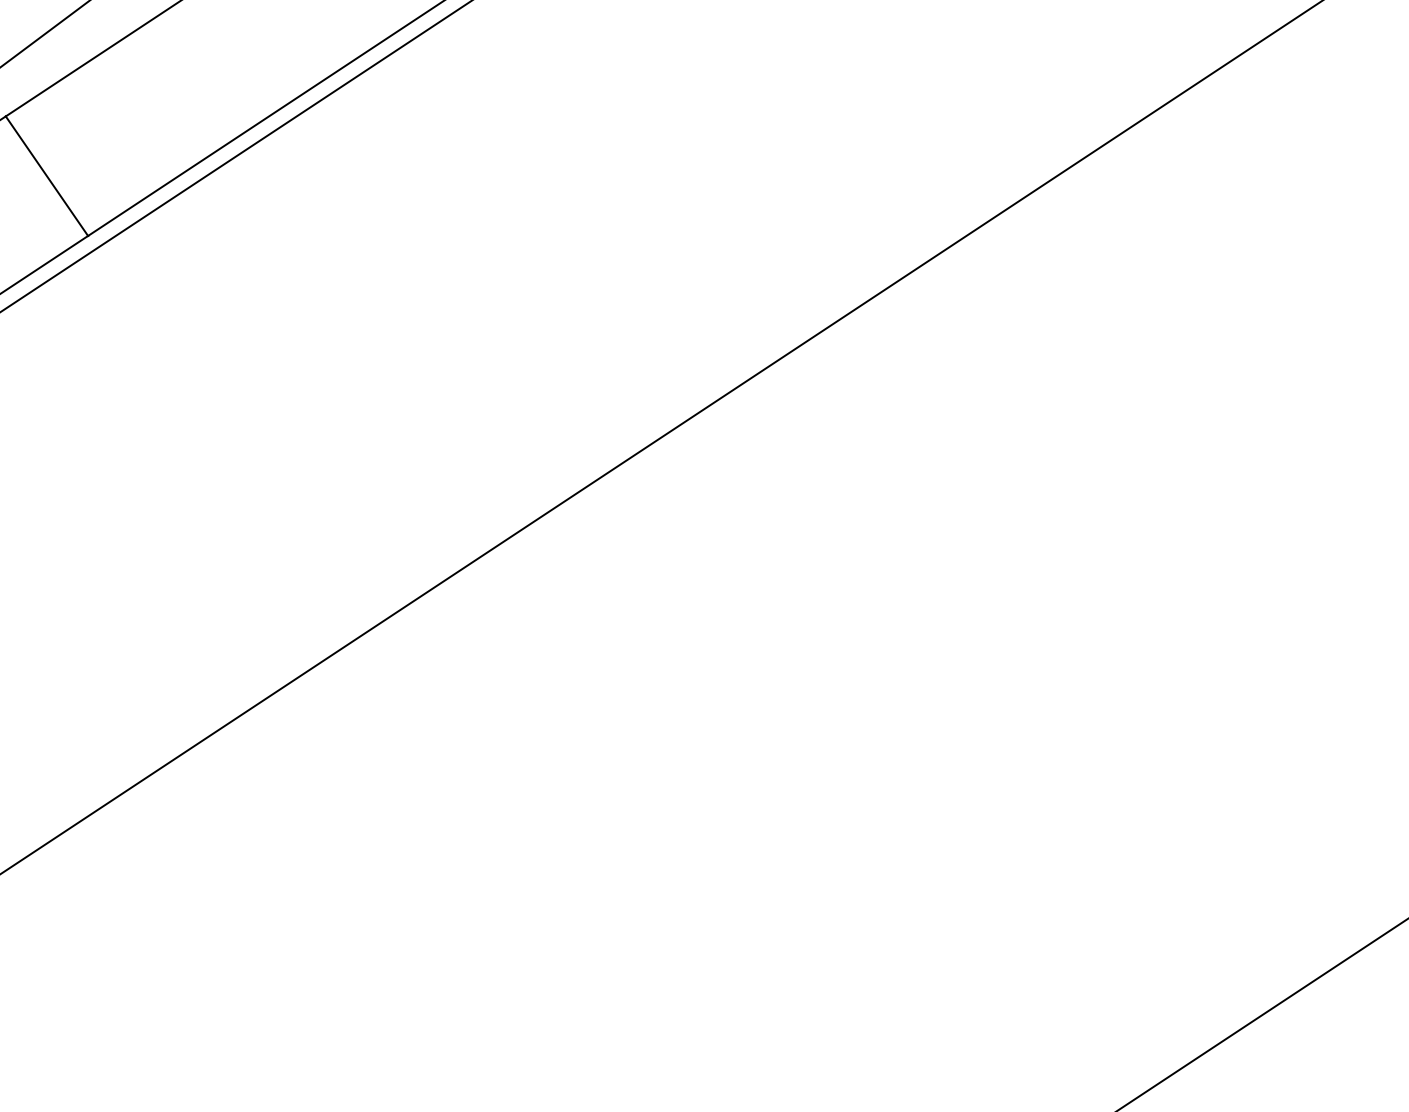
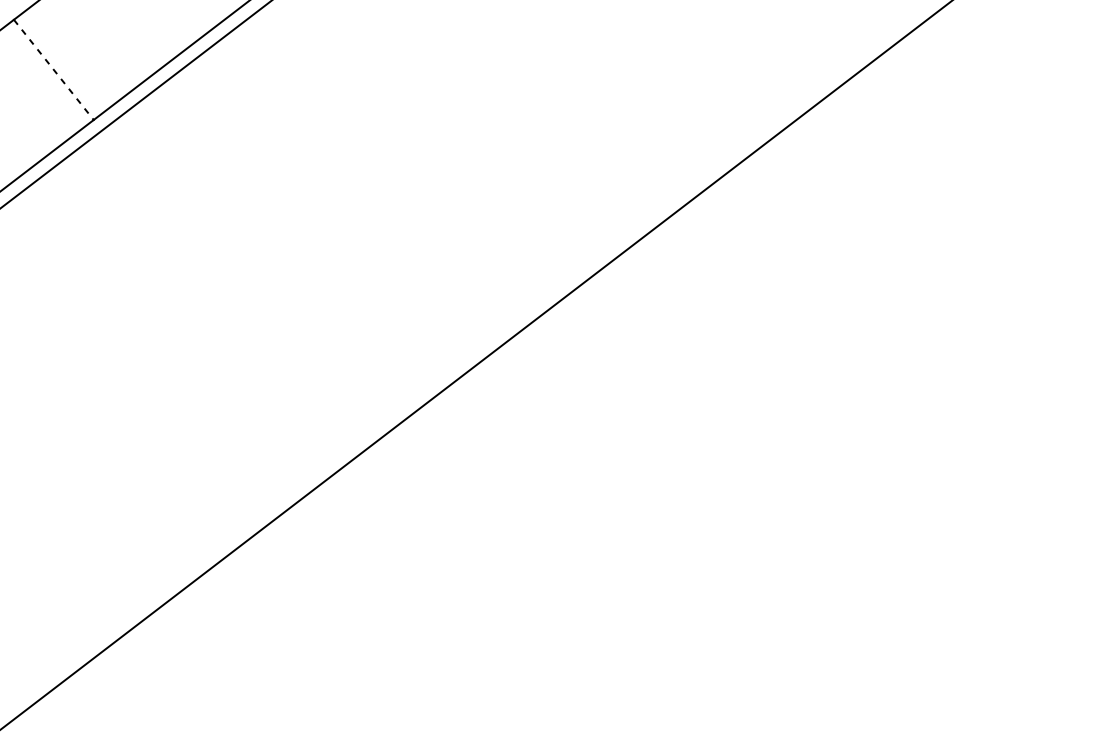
line: (46, 176) -> (53, 70), solid -> dashed

